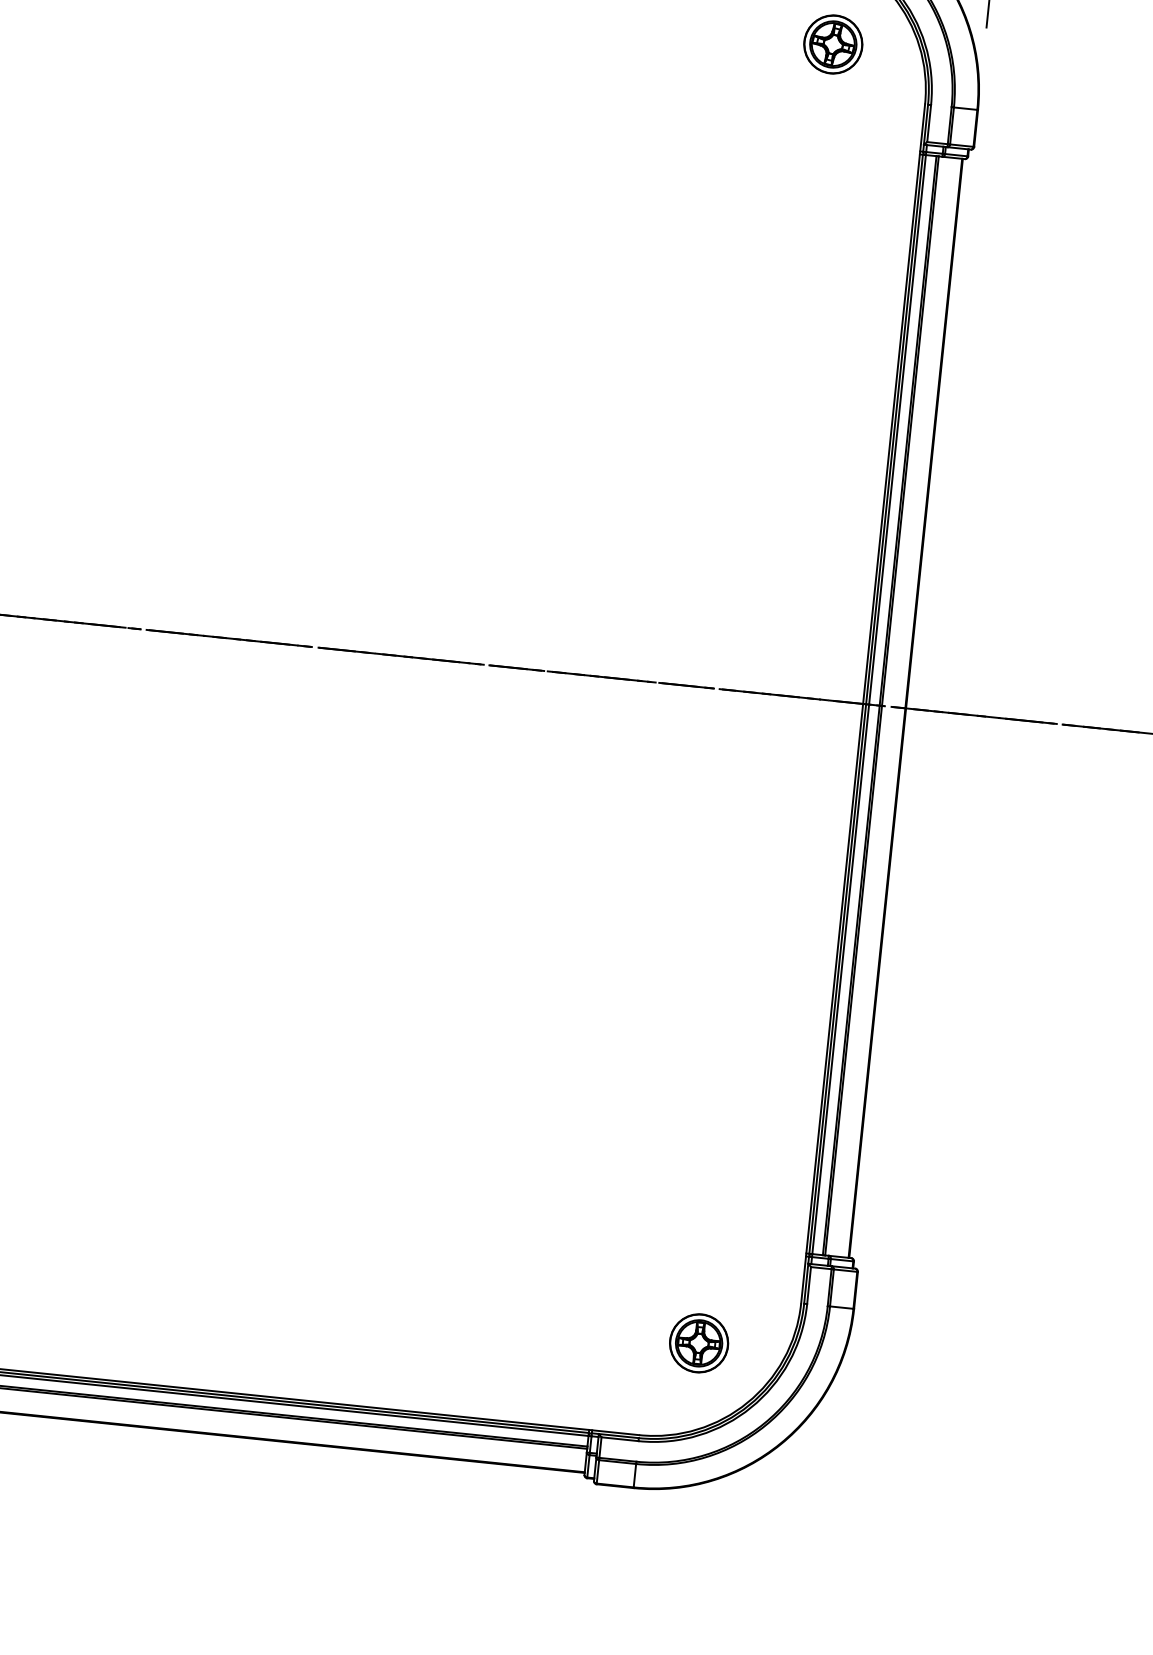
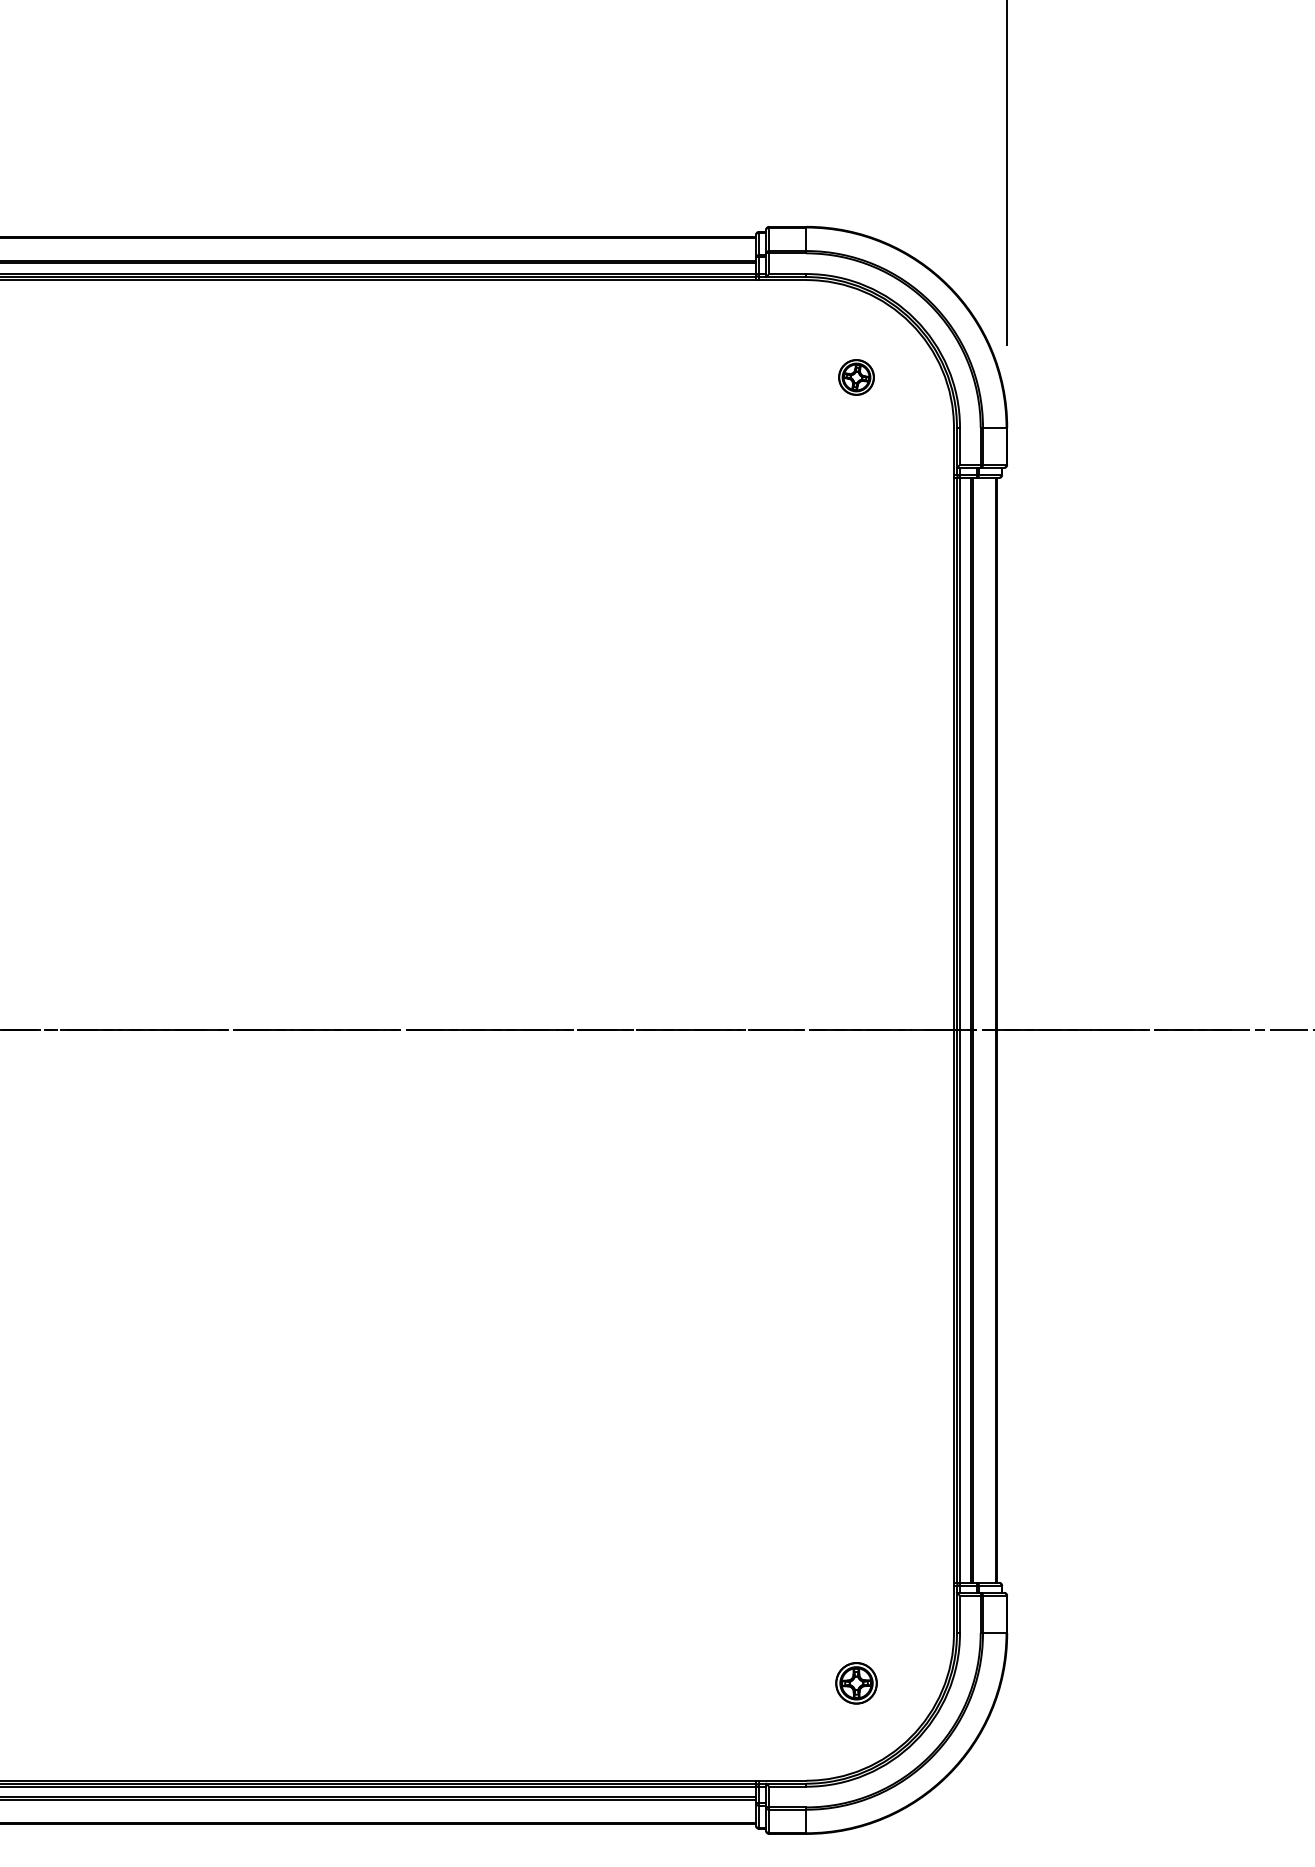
part: (833, 44) -> (856, 377), size x0.6
part: (699, 1343) -> (856, 1683), size x0.7

